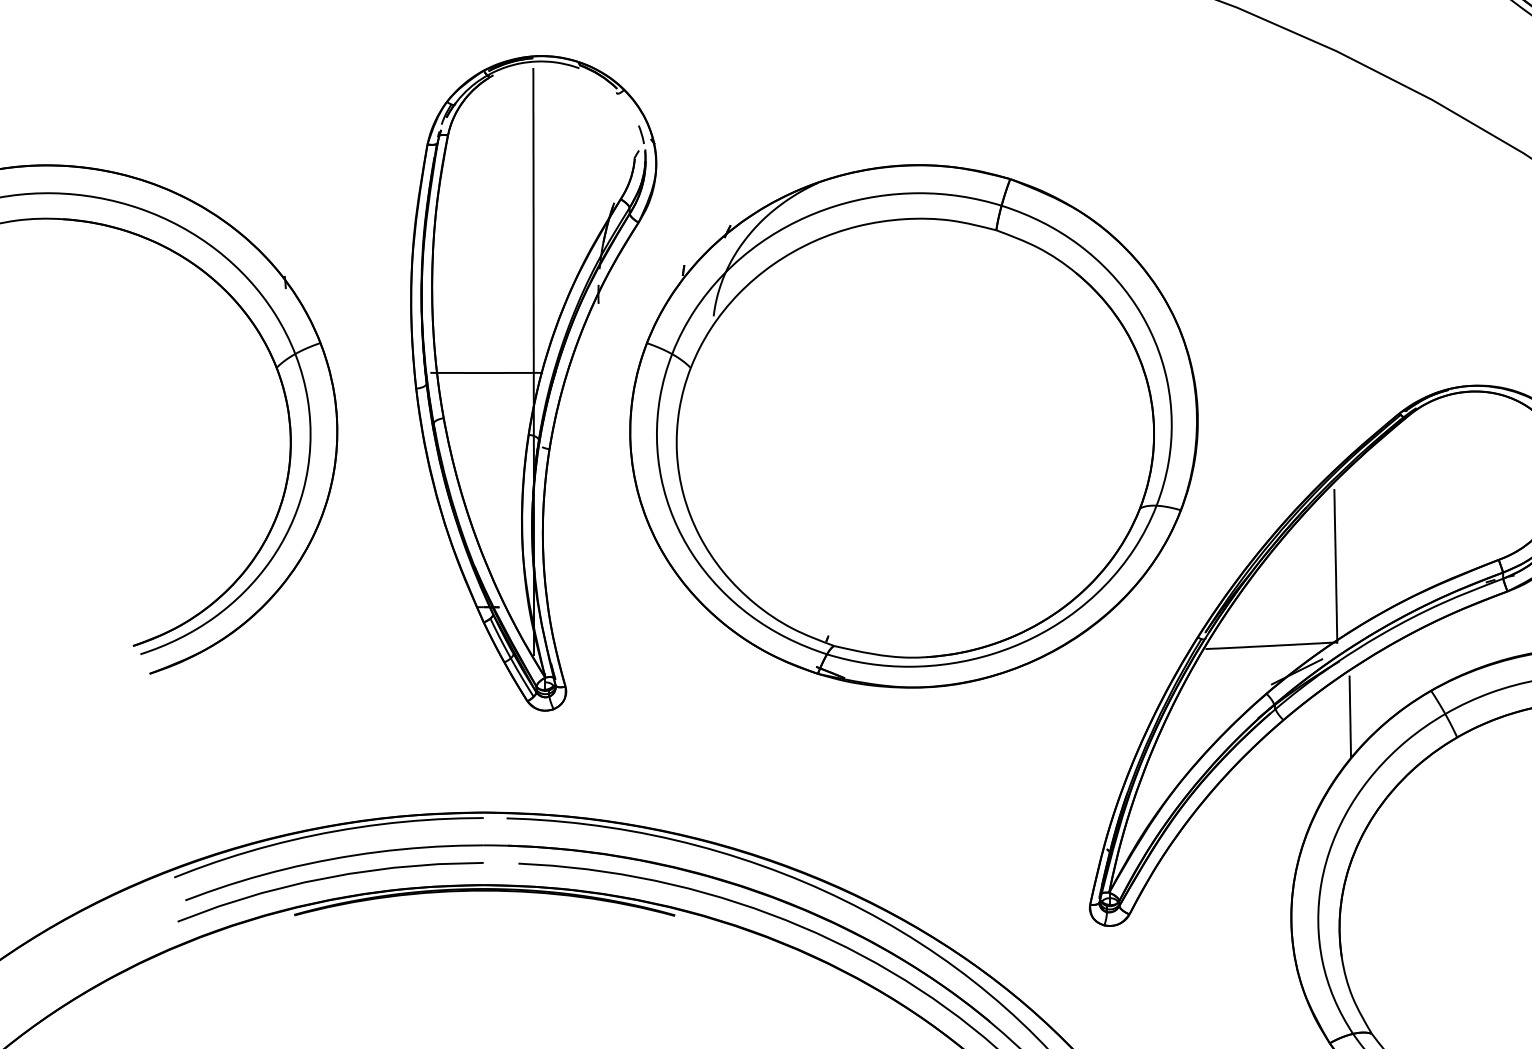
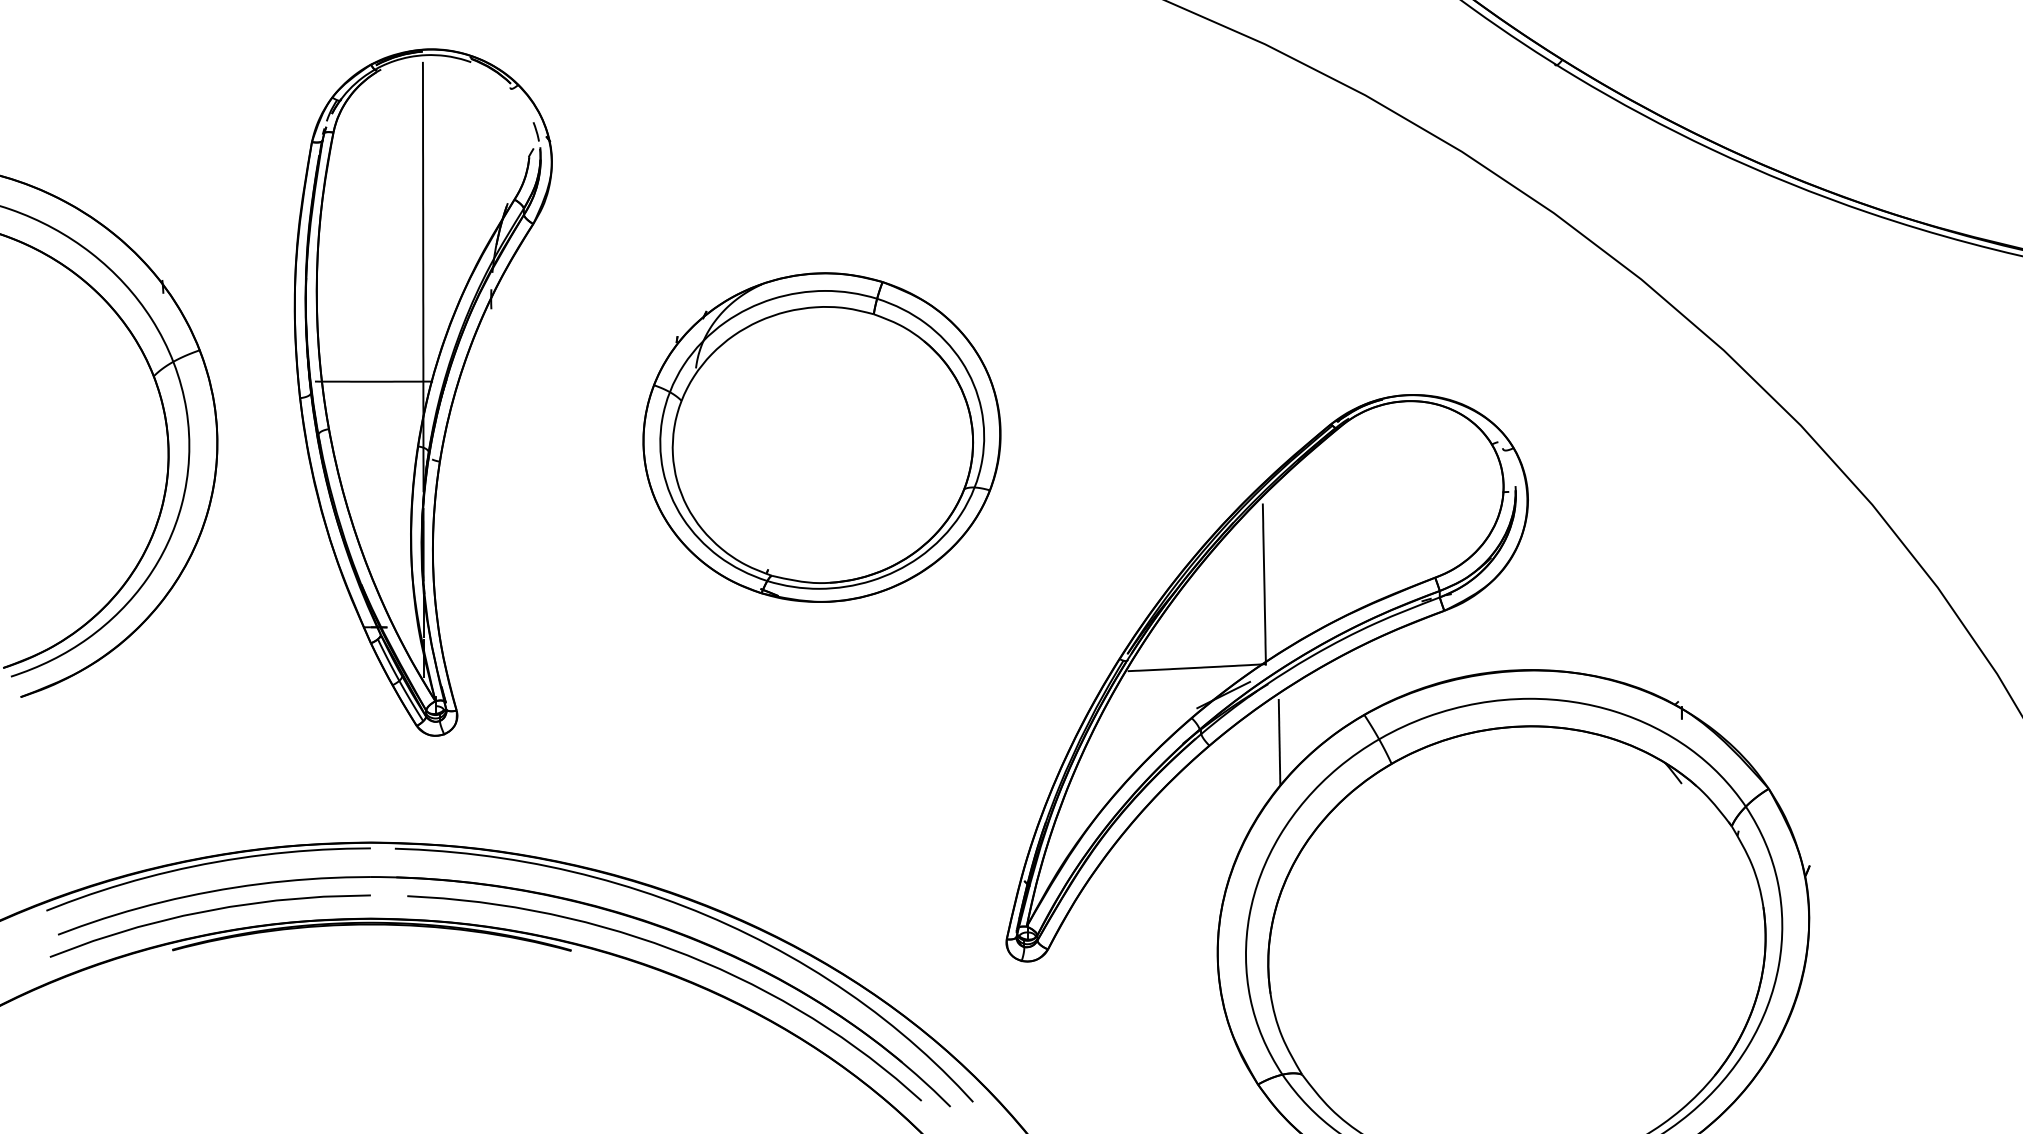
part: (913, 426) -> (821, 437), size x0.6

